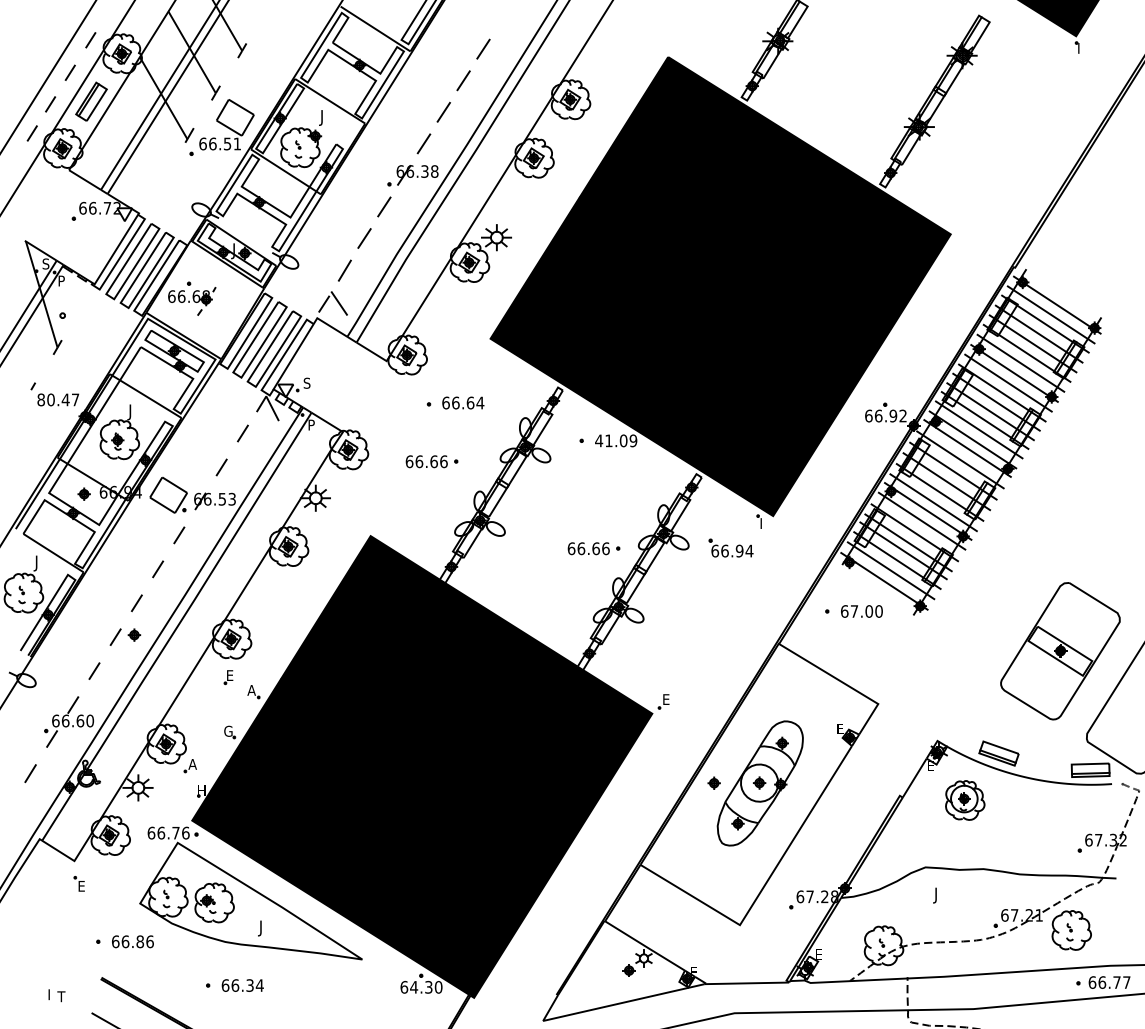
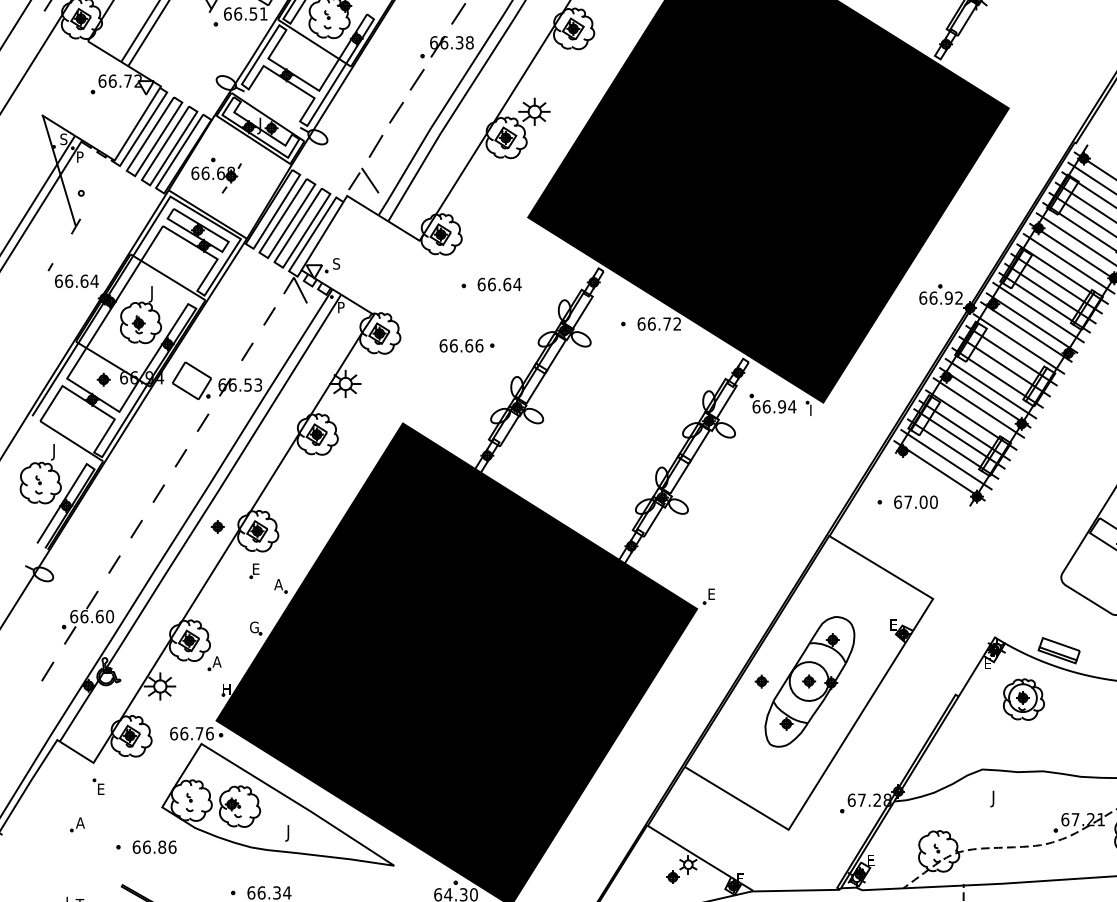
text: (58, 399) -> (76, 280), 80.47 -> 66.64
text: (616, 440) -> (659, 323), 41.09 -> 66.72
part: (730, 547) -> (772, 403), moved
part: (593, 548) -> (635, 436), removed
part: (134, 634) -> (217, 526), moved
part: (58, 920) -> (76, 824), added

